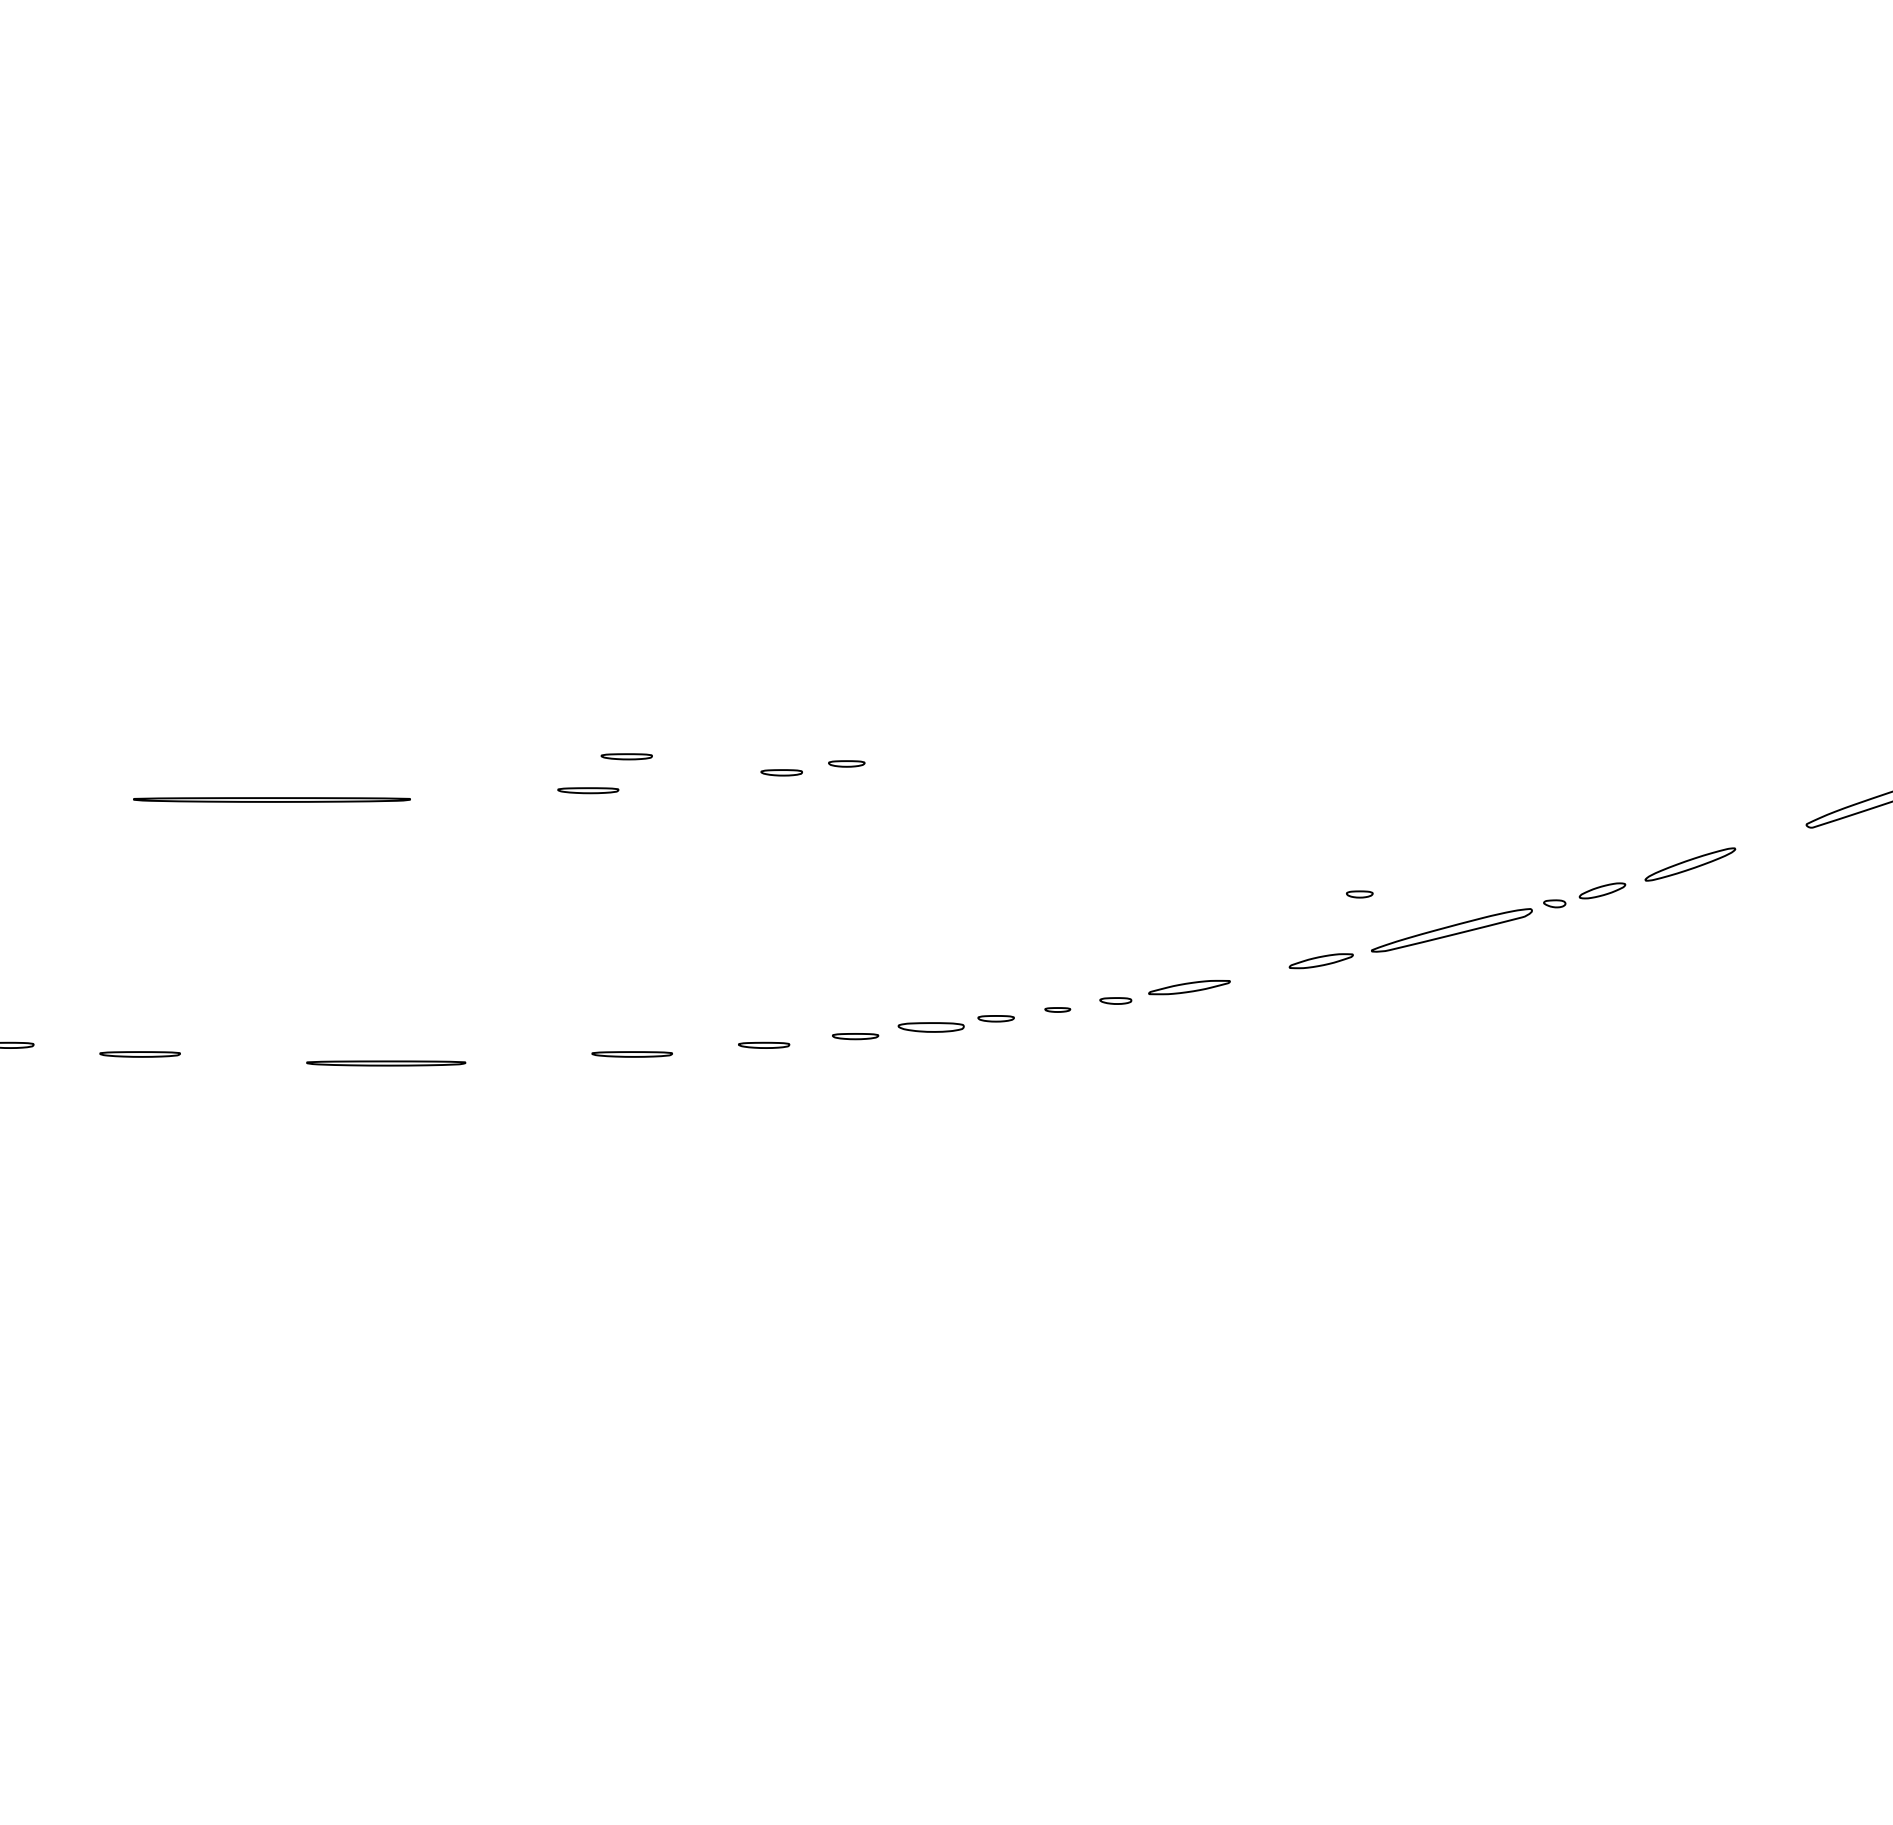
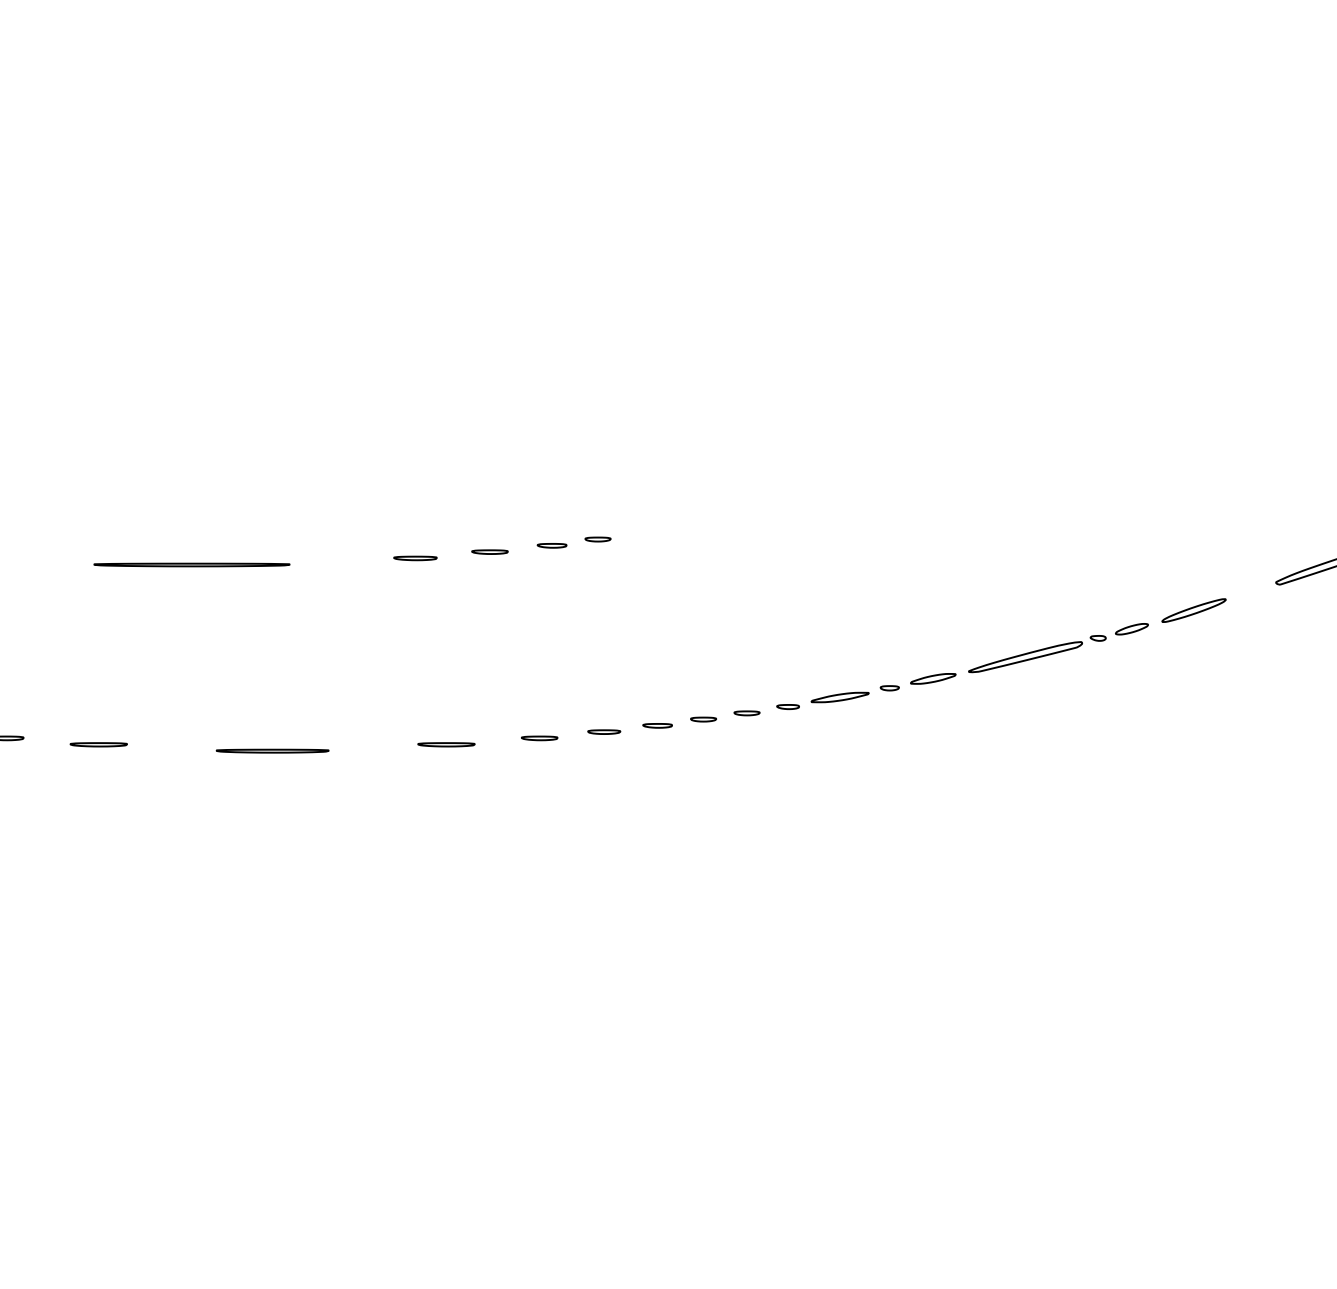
part: (626, 756) -> (489, 551), moved
part: (1359, 894) -> (889, 688), moved
part: (1057, 1009) -> (746, 713), size x1.43
part: (930, 1027) -> (657, 725), size x0.62

